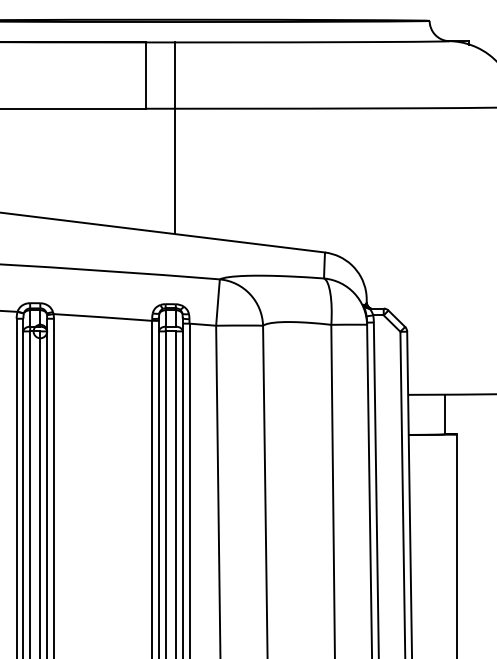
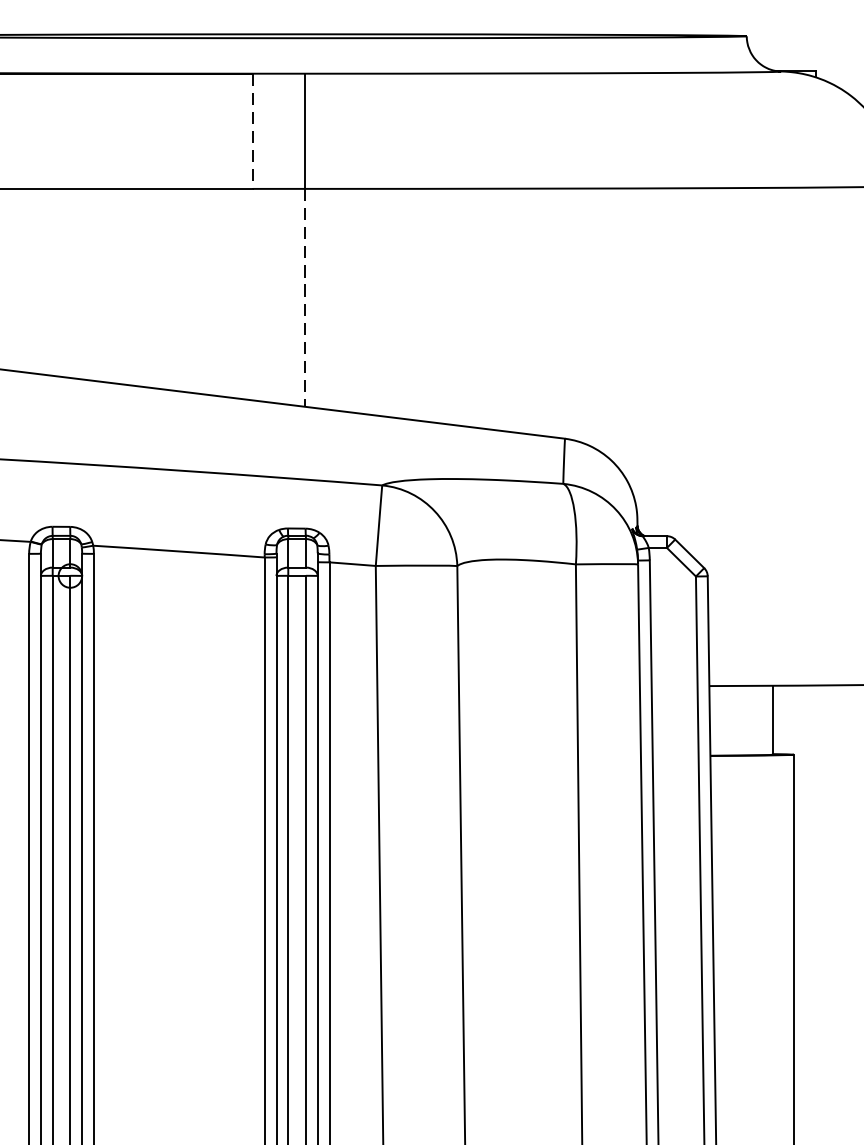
line: (145, 76) -> (253, 132), solid -> dashed
line: (175, 171) -> (305, 297), solid -> dashed

